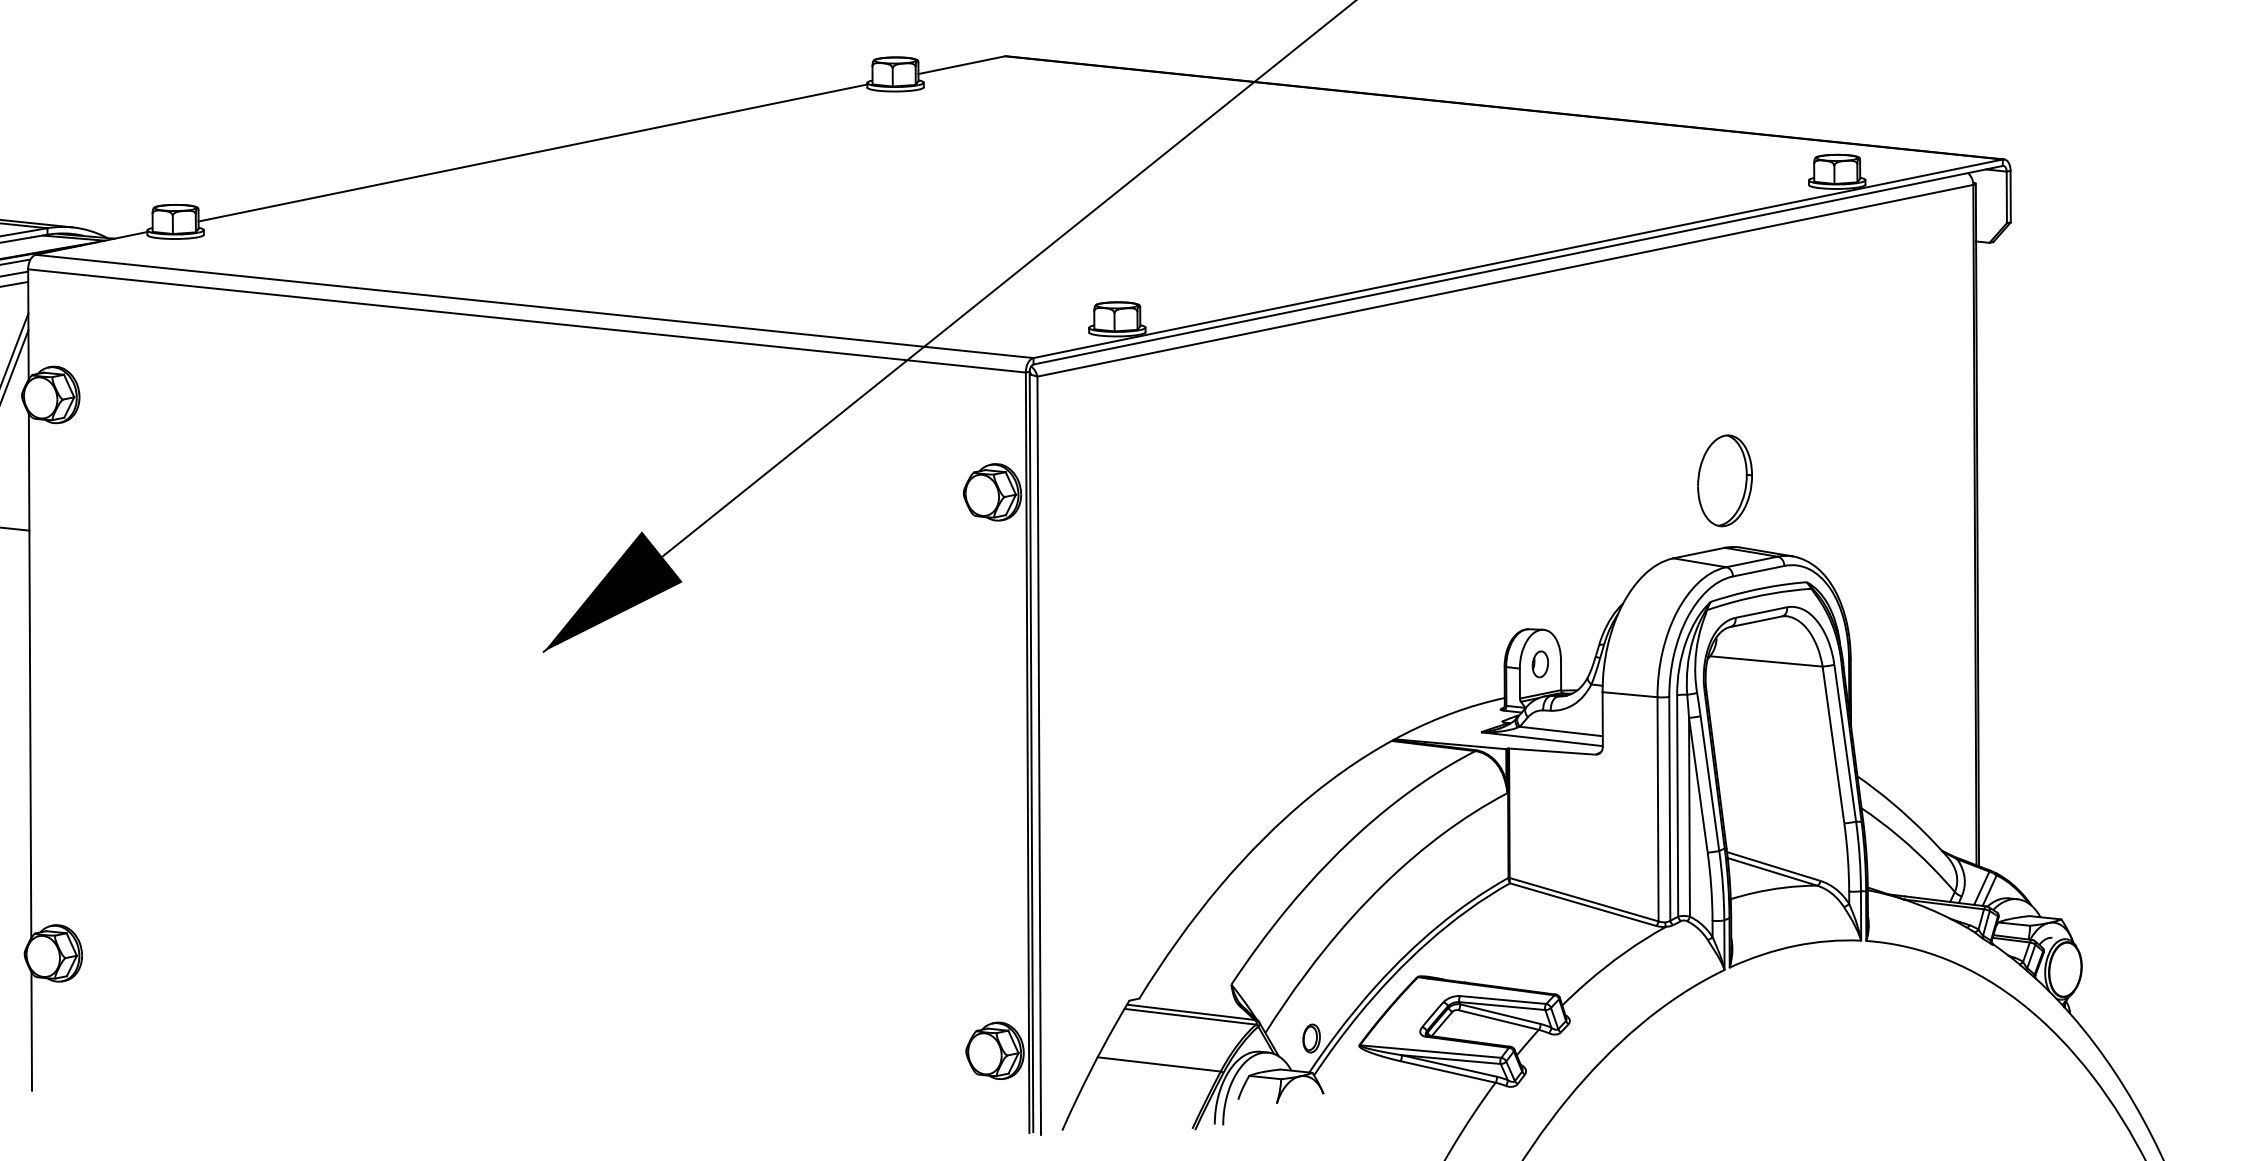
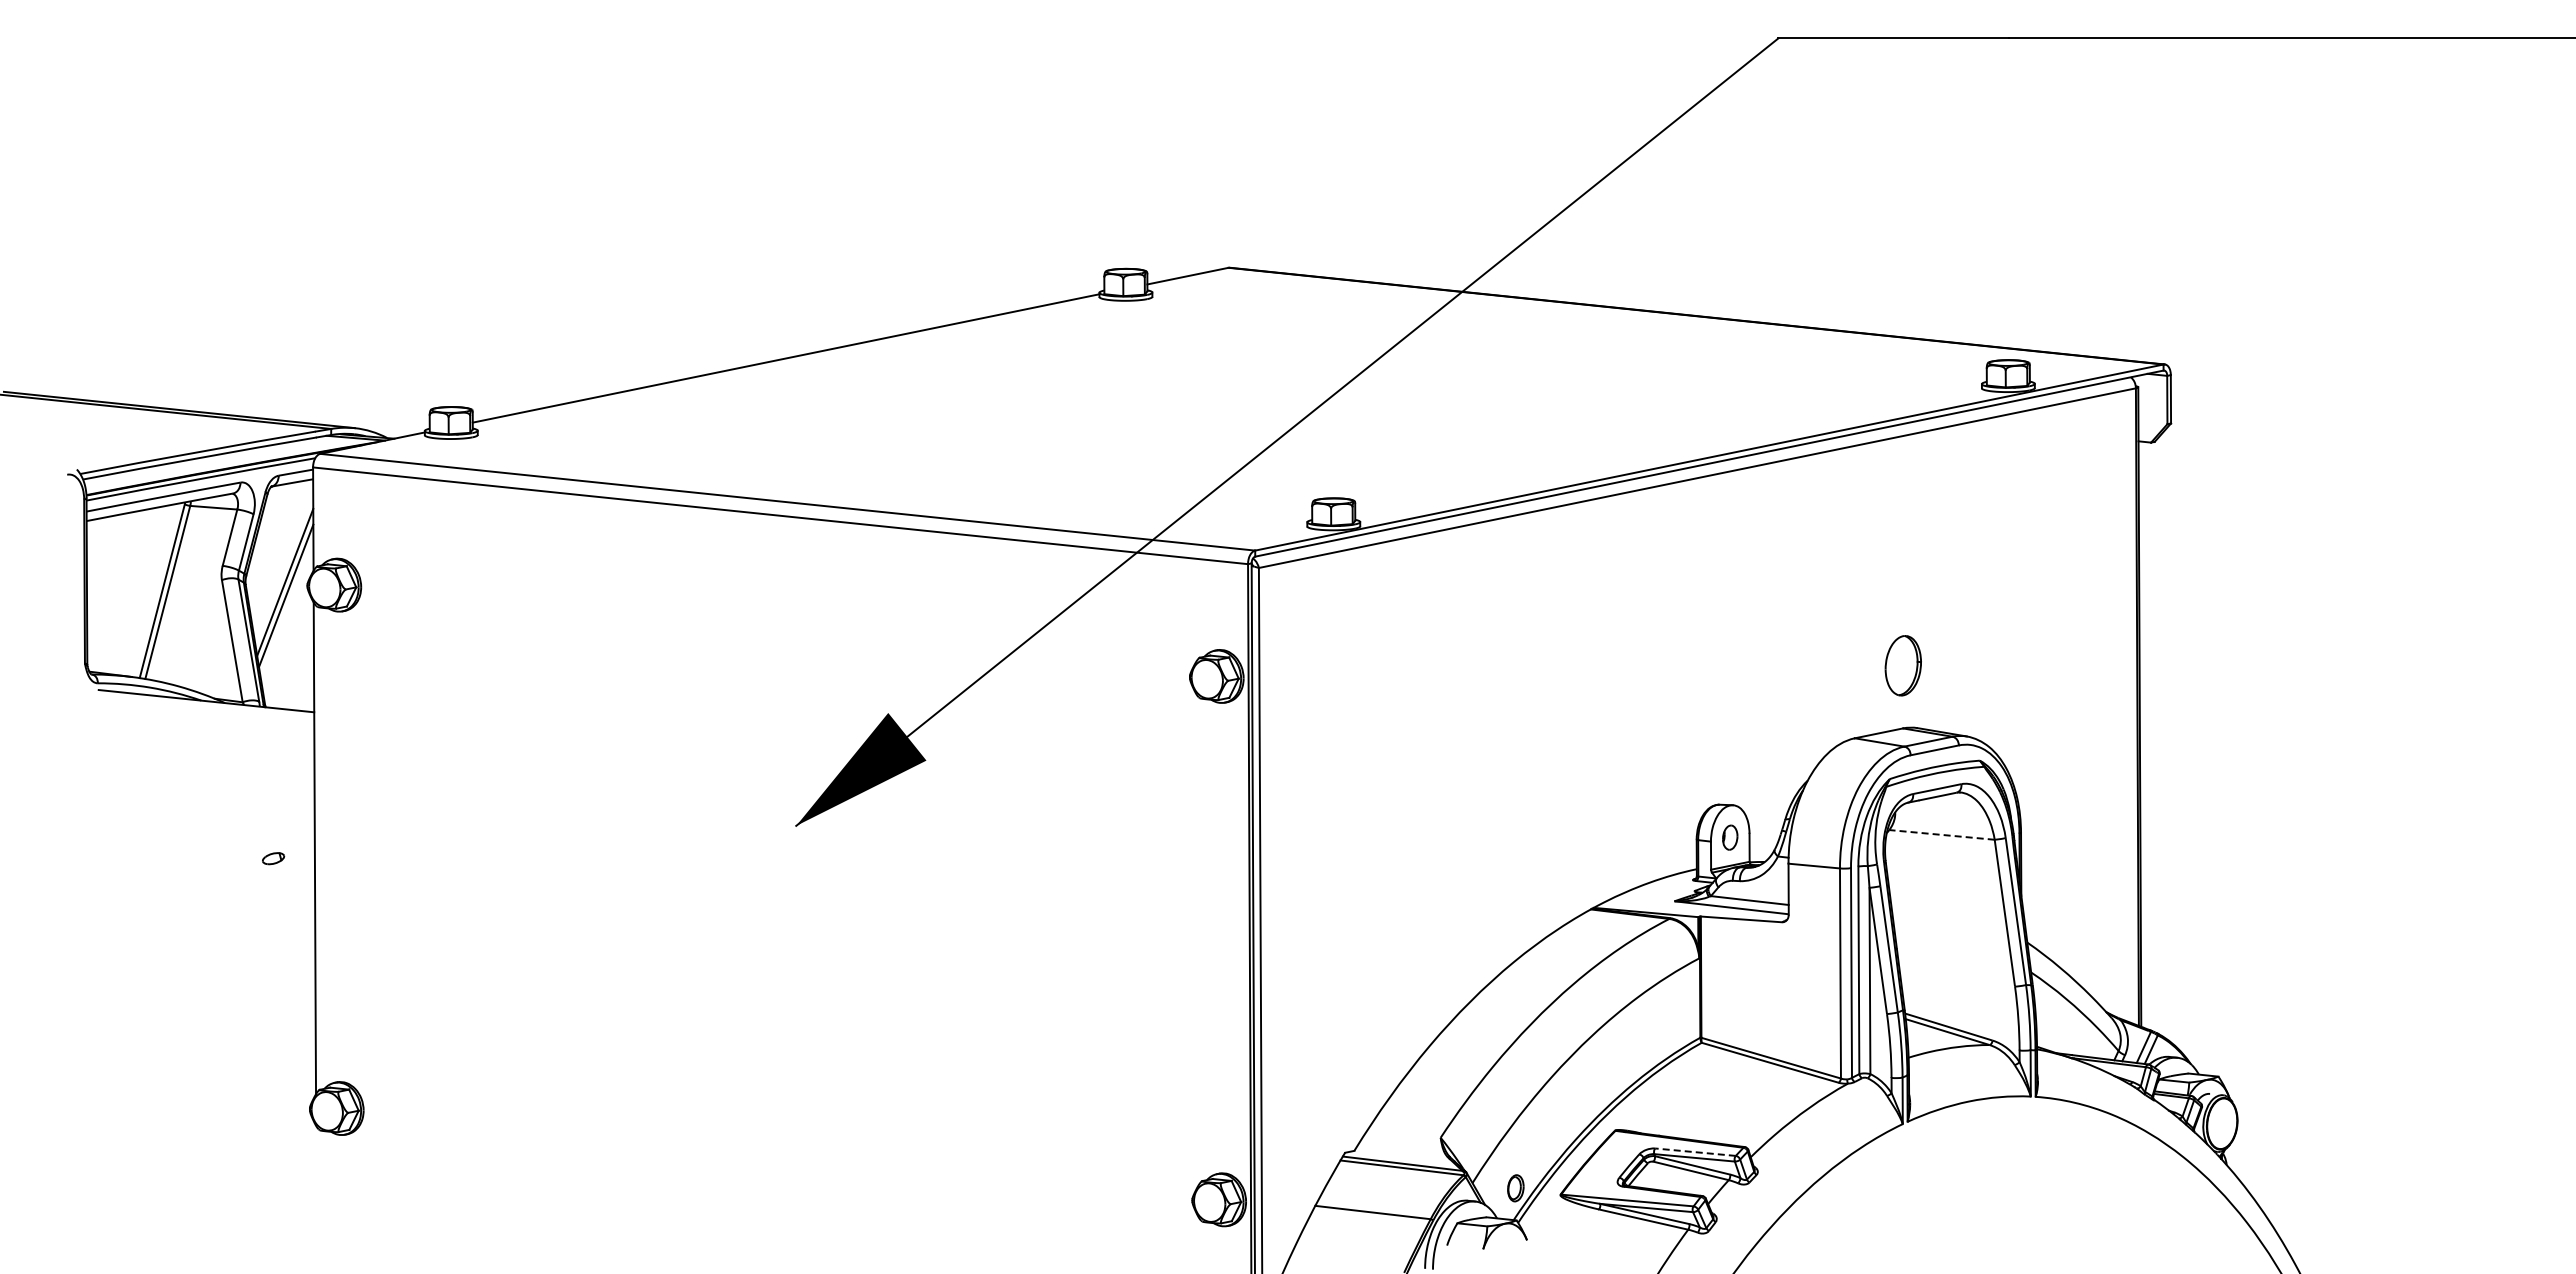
part: (1725, 480) -> (1903, 665), size x0.7
line: (1766, 661) -> (1942, 834), solid -> dashed
line: (1503, 1000) -> (1695, 1152), solid -> dashed
line: (31, 1031) -> (316, 1181), removed

